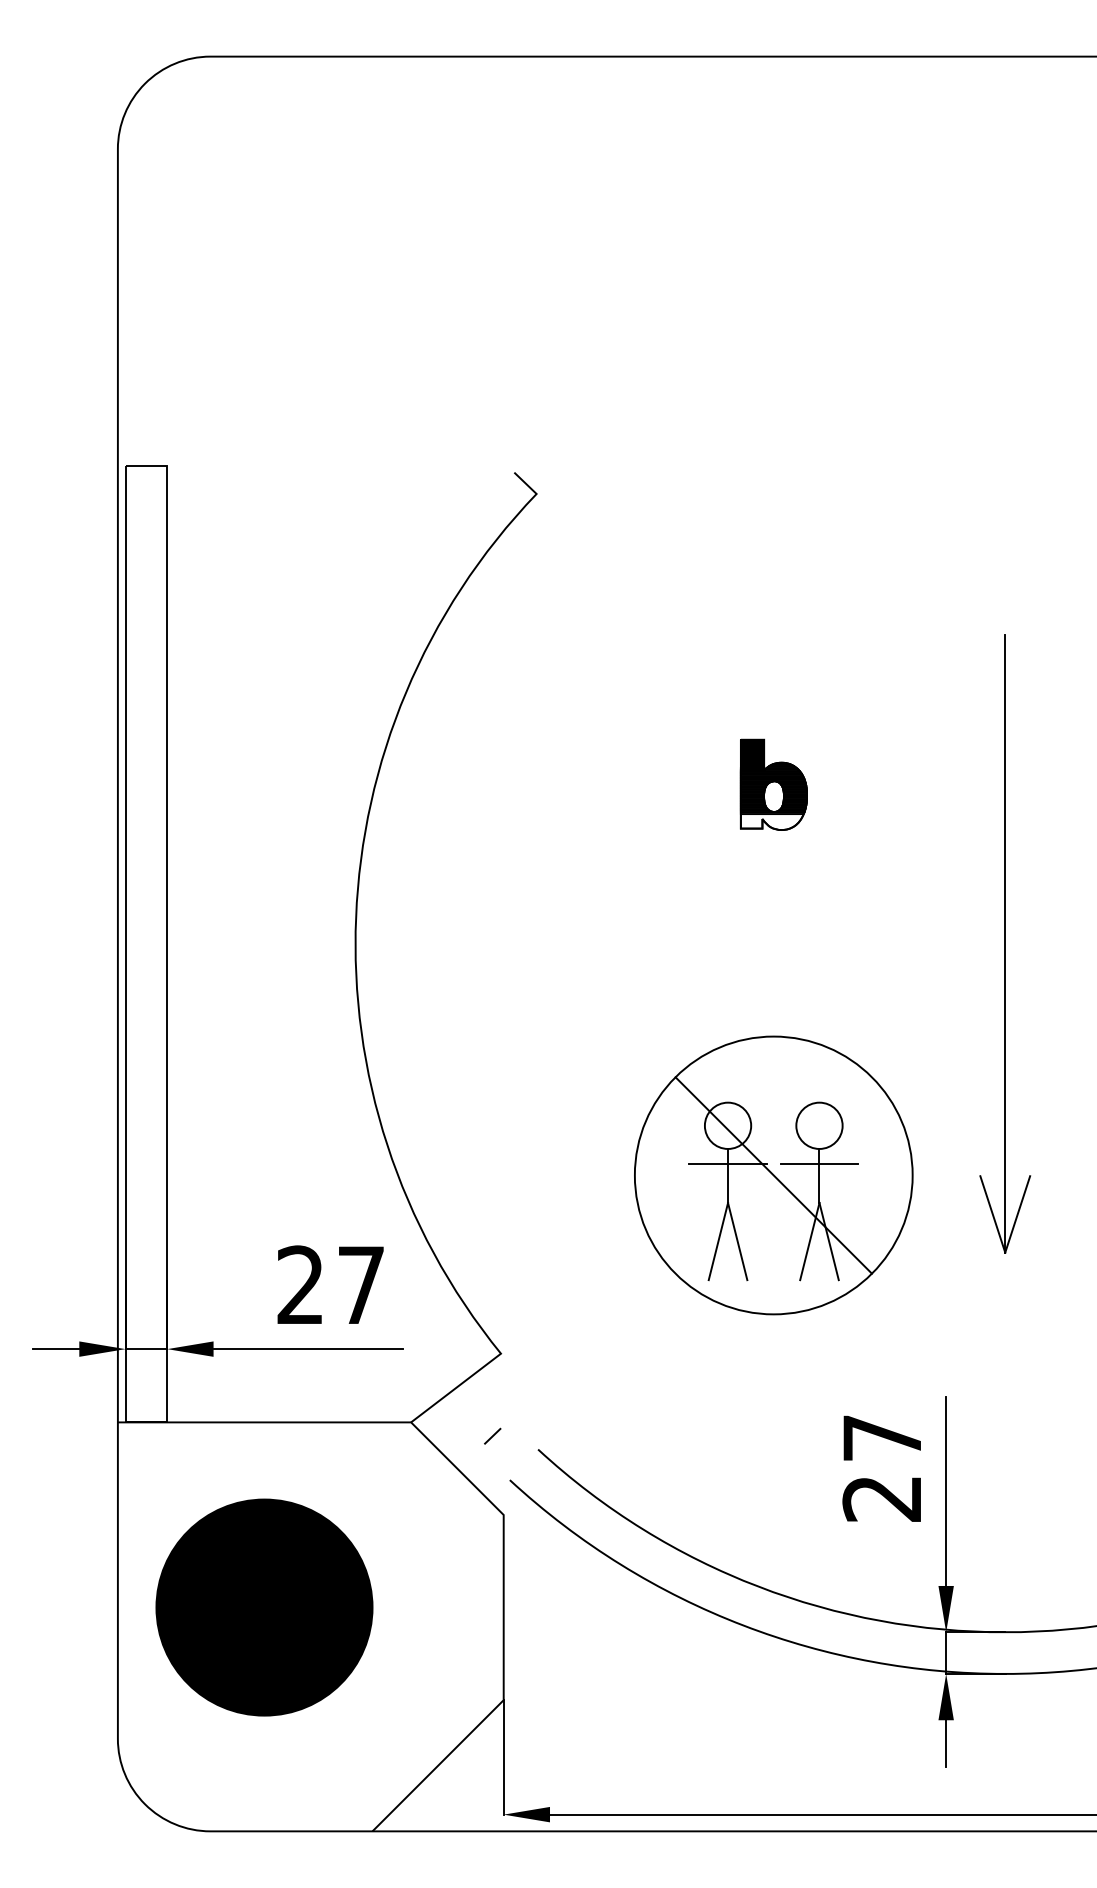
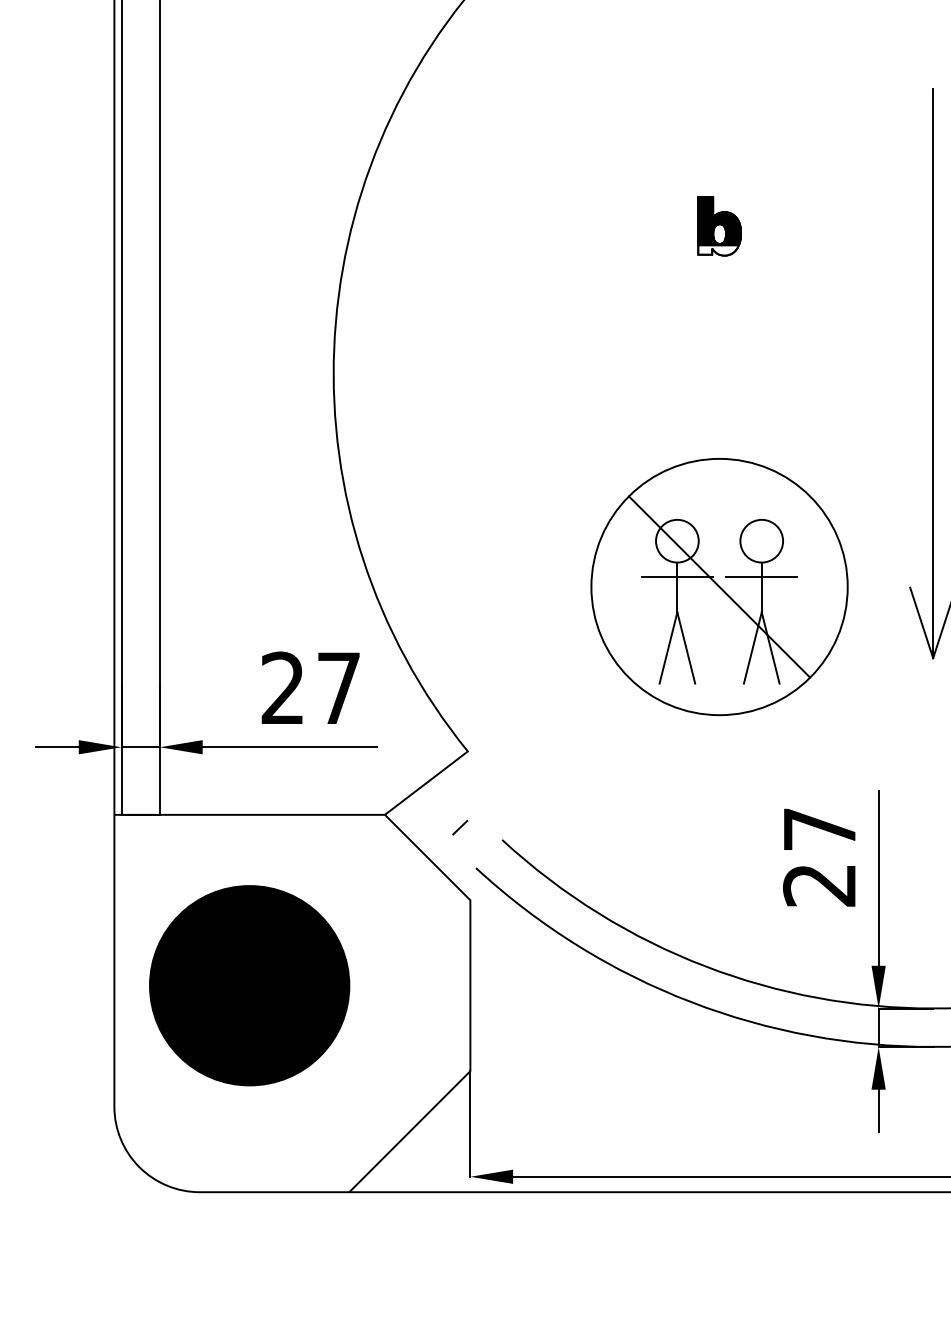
part: (773, 784) -> (719, 226), size x0.7

